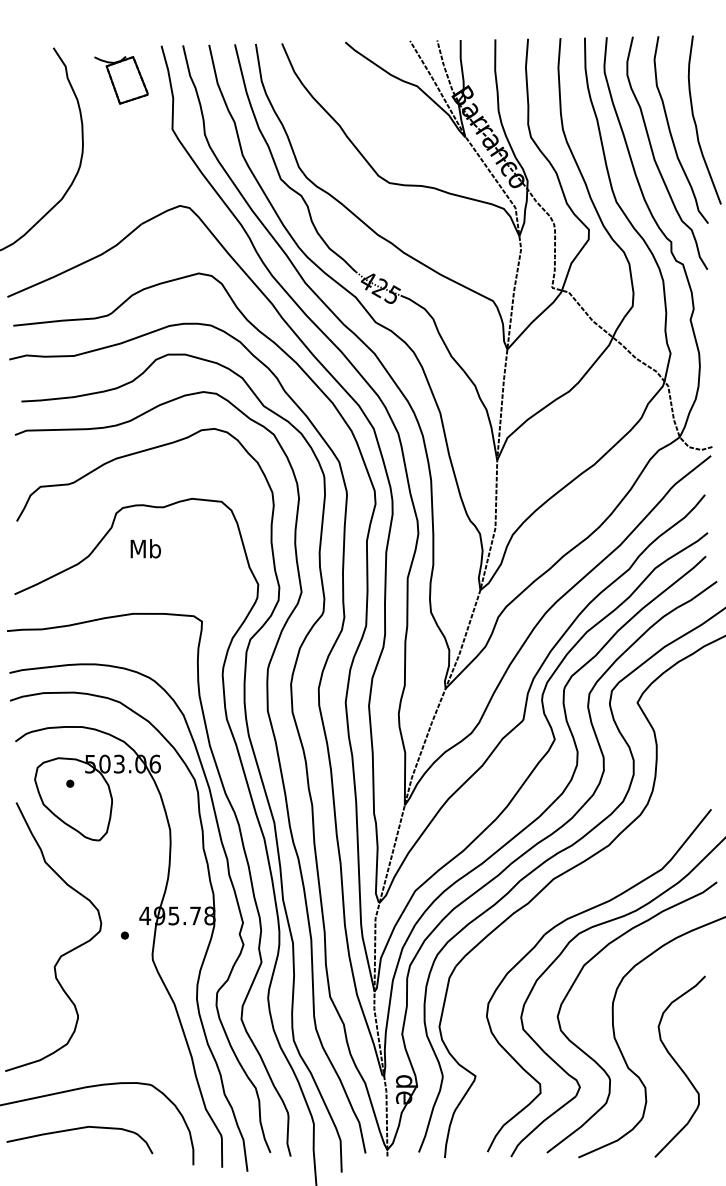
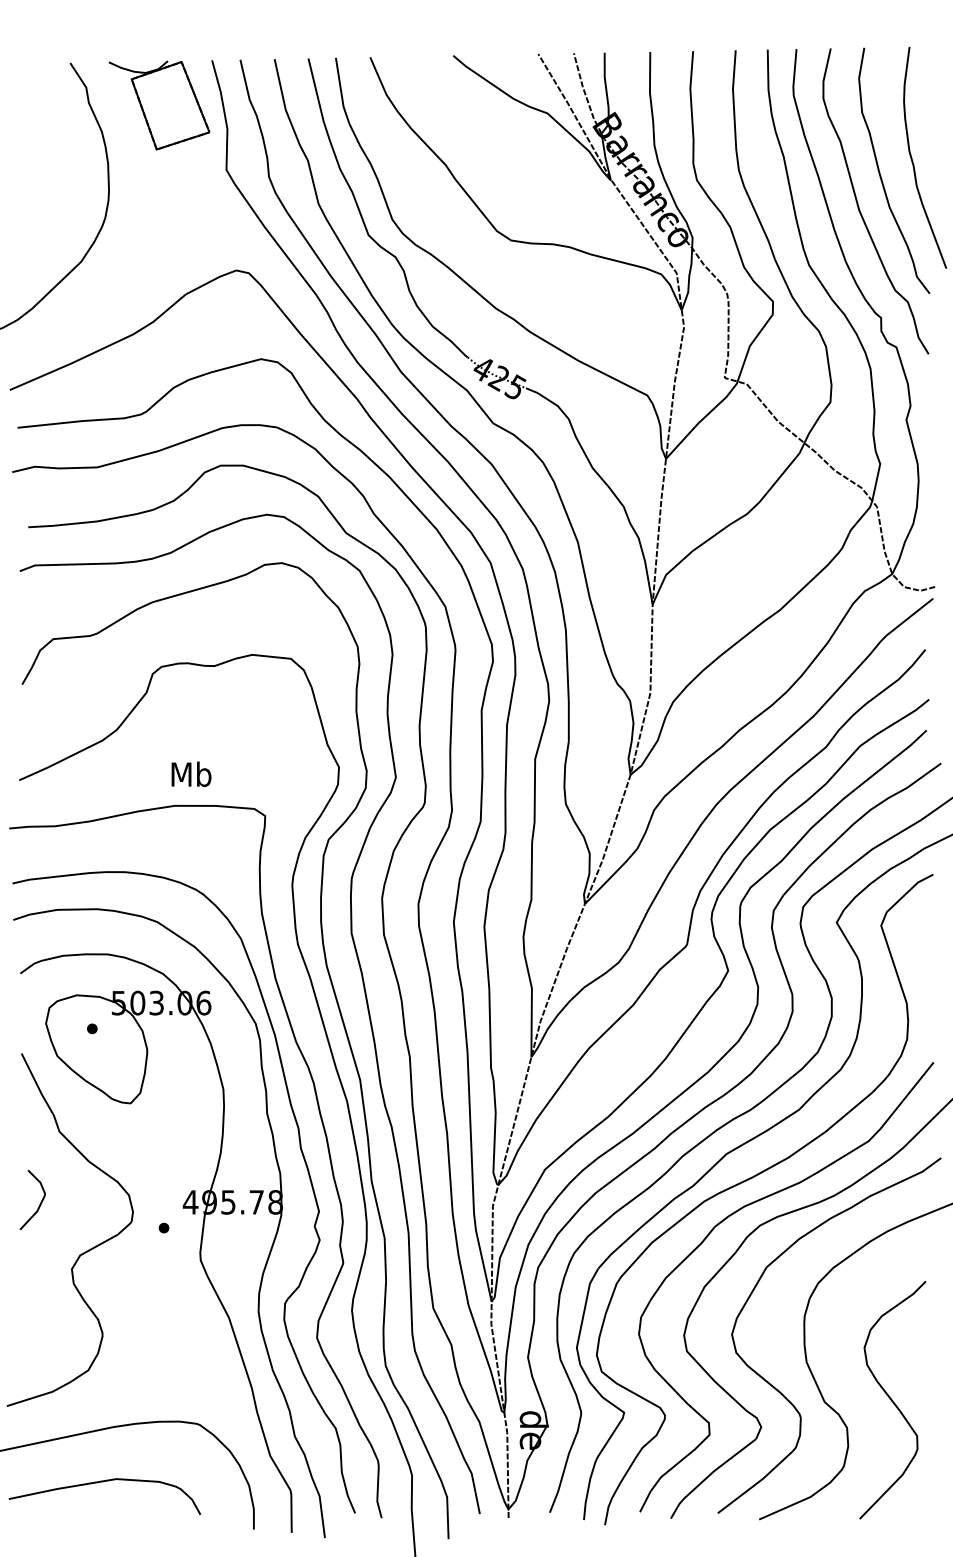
part: (121, 80) -> (159, 105), size x1.43
text: (145, 548) -> (191, 773), moved
curve: (574, 897) -> (754, 1178), added
curve: (29, 917) -> (38, 1204), added

